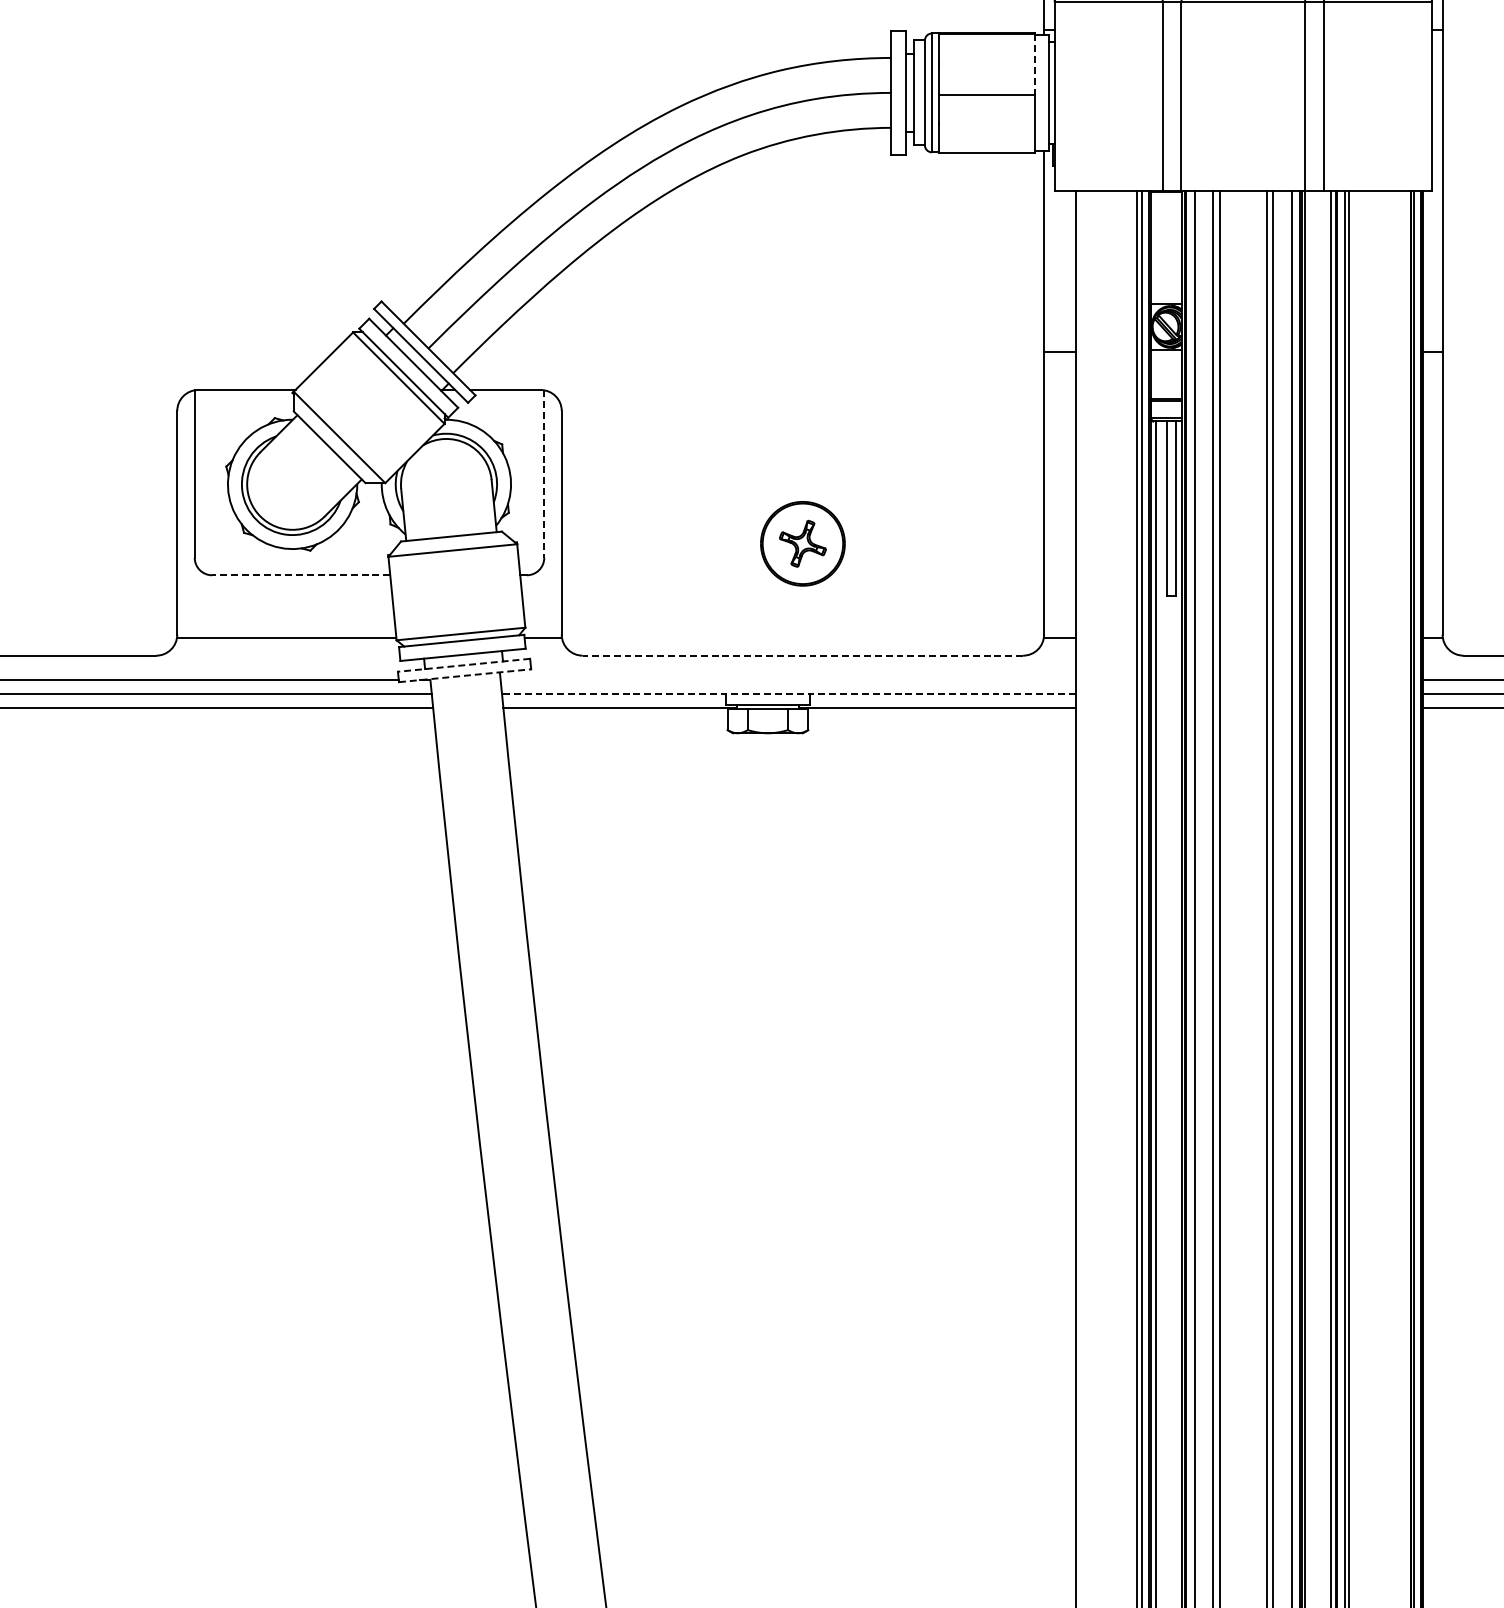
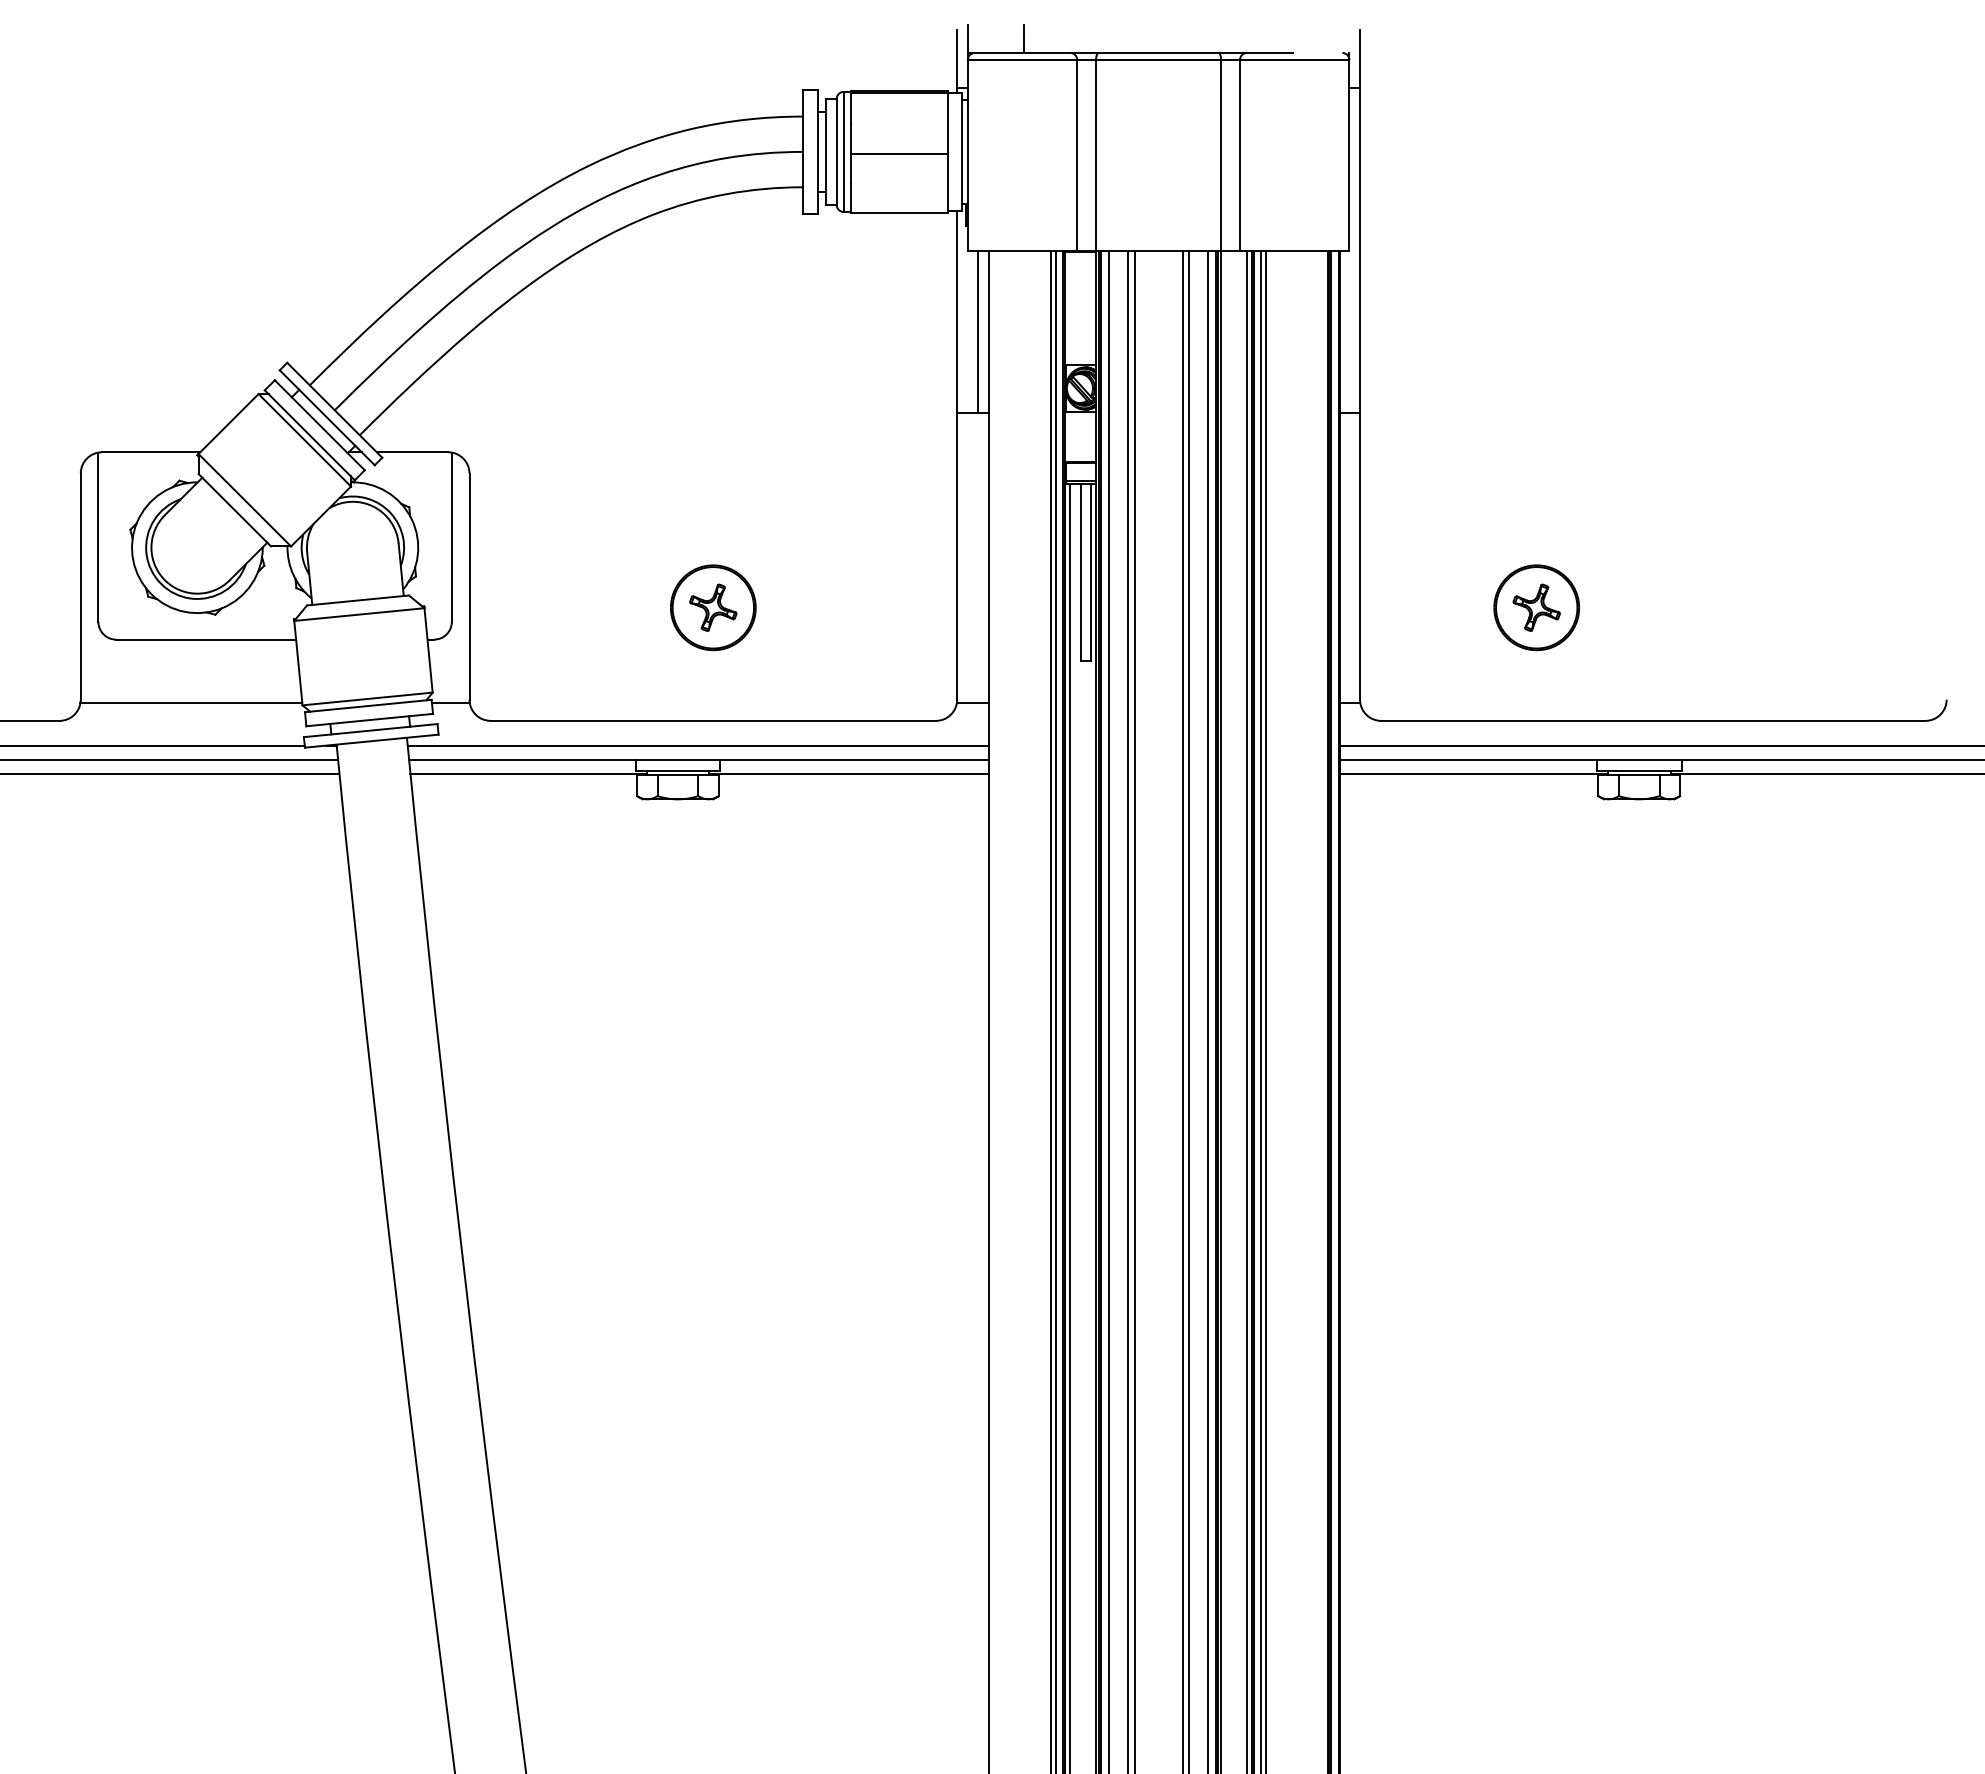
line: (1035, 64) -> (948, 123), dashed -> solid
line: (1065, 270) -> (978, 331), added
line: (543, 474) -> (451, 537), dashed -> solid
line: (300, 575) -> (205, 639), dashed -> solid
line: (803, 655) -> (713, 720), dashed -> solid
line: (463, 665) -> (370, 730), dashed -> solid
line: (465, 676) -> (372, 741), dashed -> solid
line: (787, 680) -> (697, 745), added
line: (789, 693) -> (699, 759), dashed -> solid

